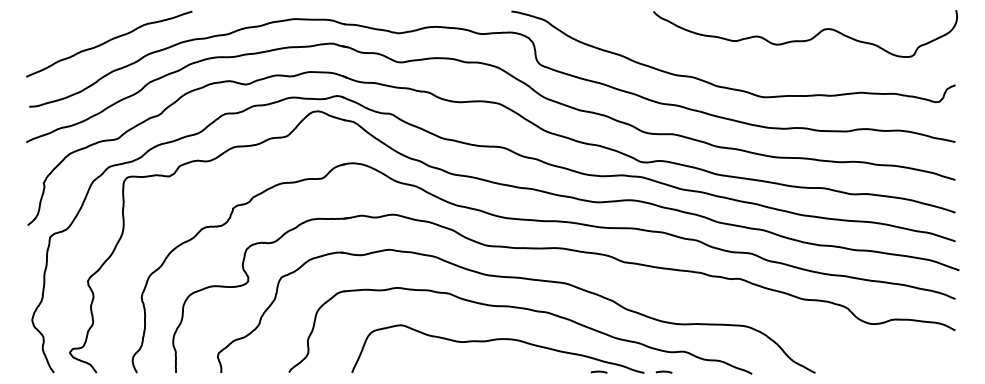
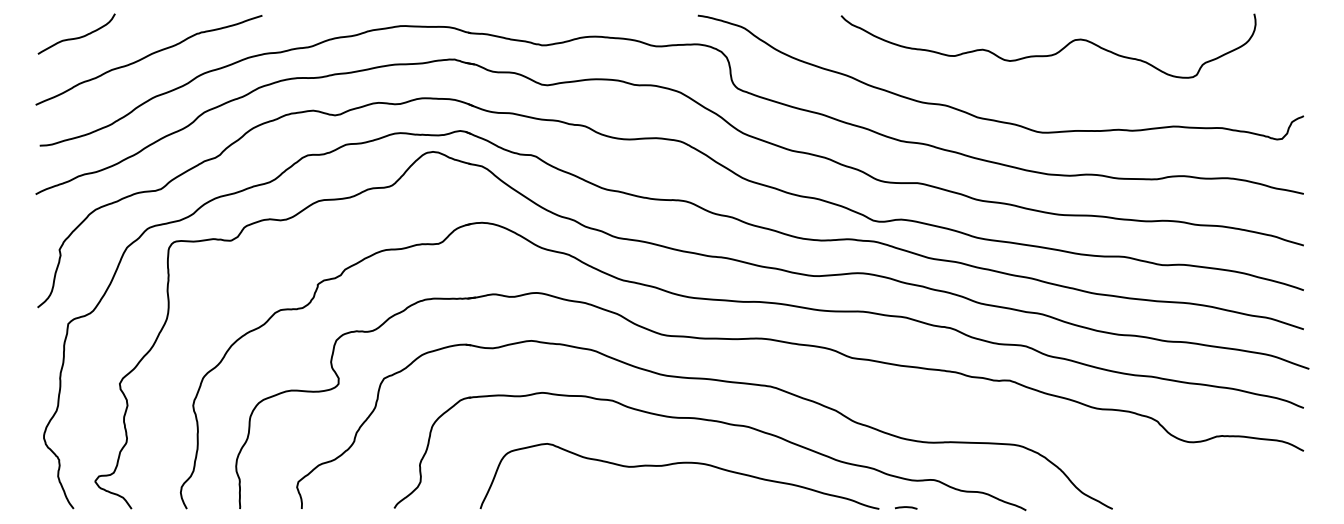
curve: (55, 27) -> (75, 37), added
curve: (806, 39) -> (1050, 53), moved
line: (598, 371) -> (816, 506), removed

